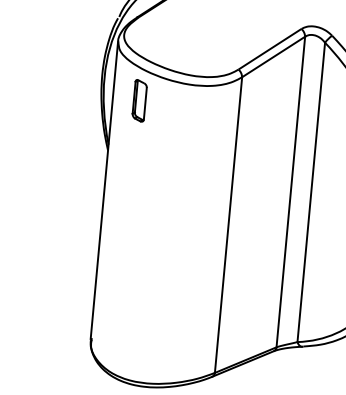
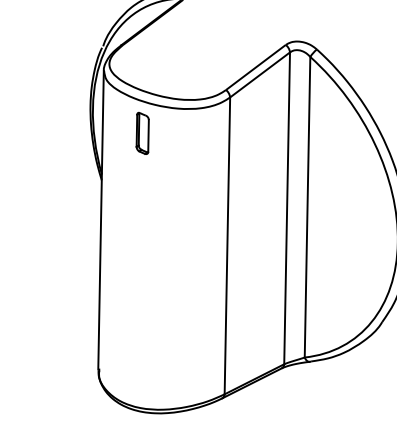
part: (139, 99) -> (142, 132), moved

